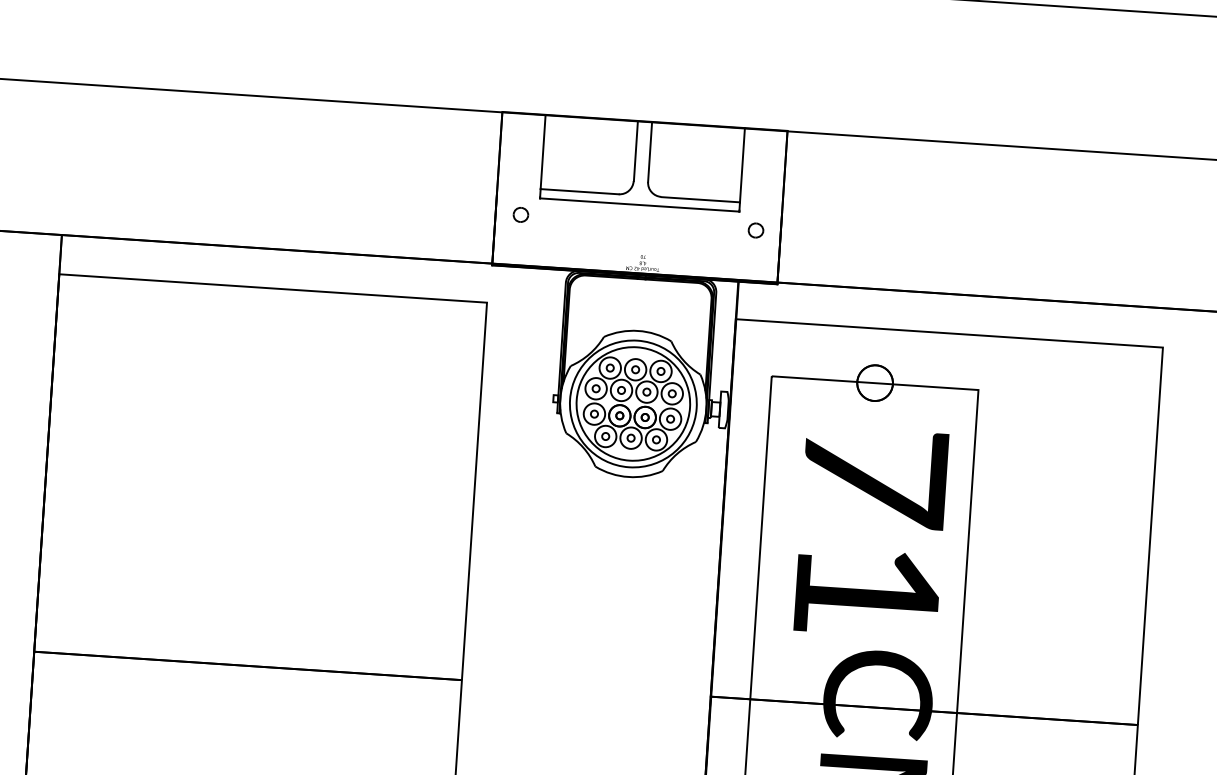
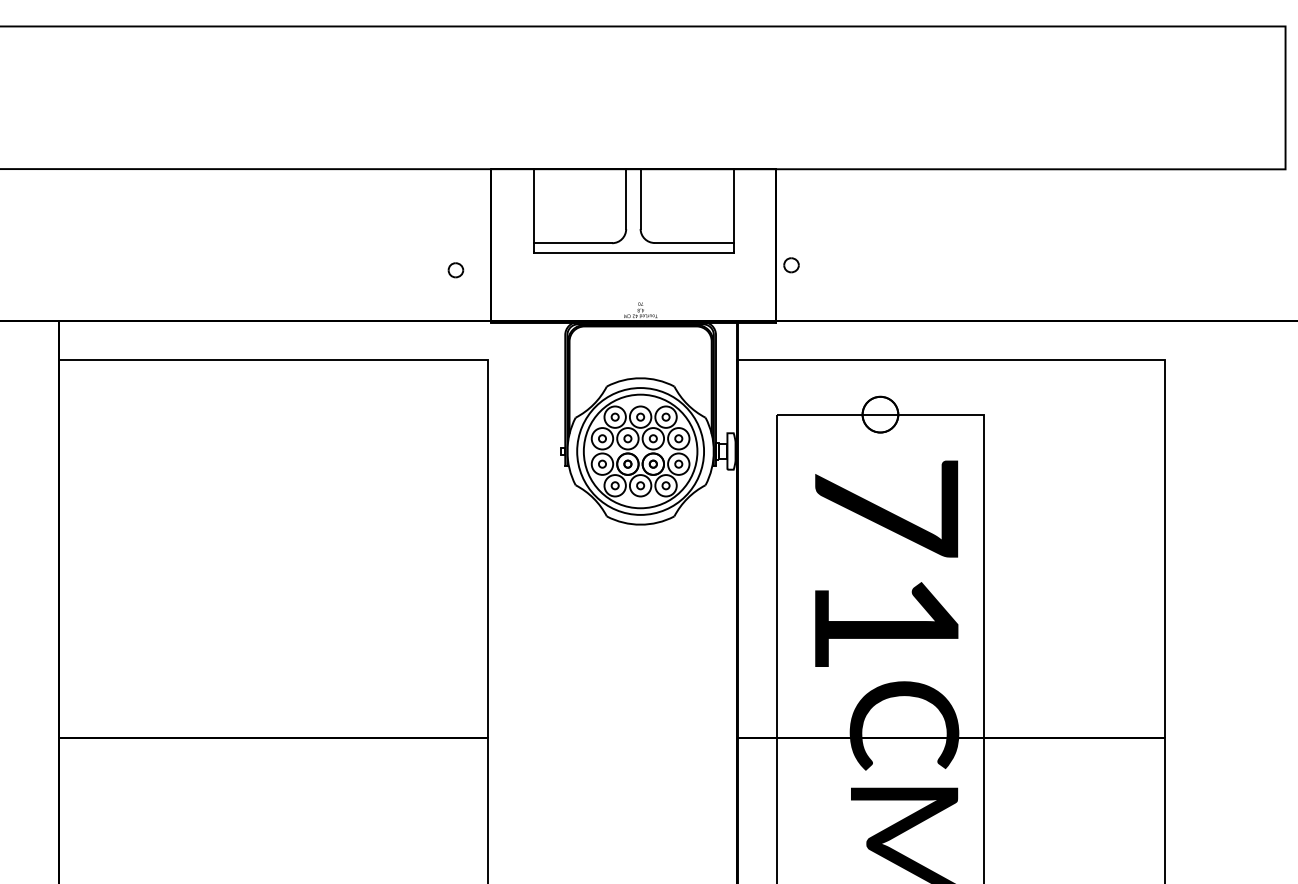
part: (520, 215) -> (455, 270), moved
part: (755, 230) -> (791, 265), moved

